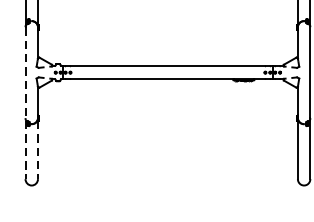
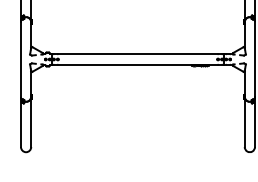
line: (24, 104) -> (20, 85), dashed -> solid
line: (38, 149) -> (31, 122), dashed -> solid

